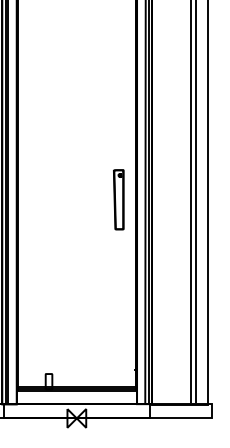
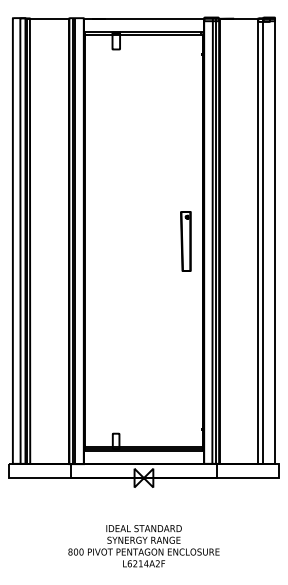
part: (118, 199) -> (185, 241), moved

